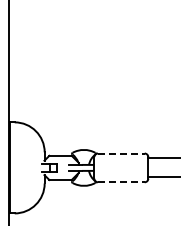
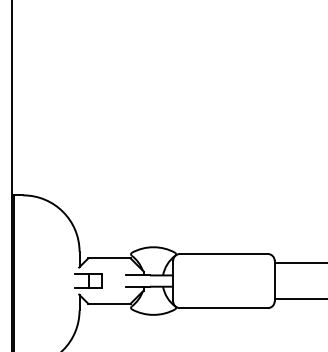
line: (121, 153) -> (224, 253), dashed -> solid
line: (121, 182) -> (224, 308), dashed -> solid

